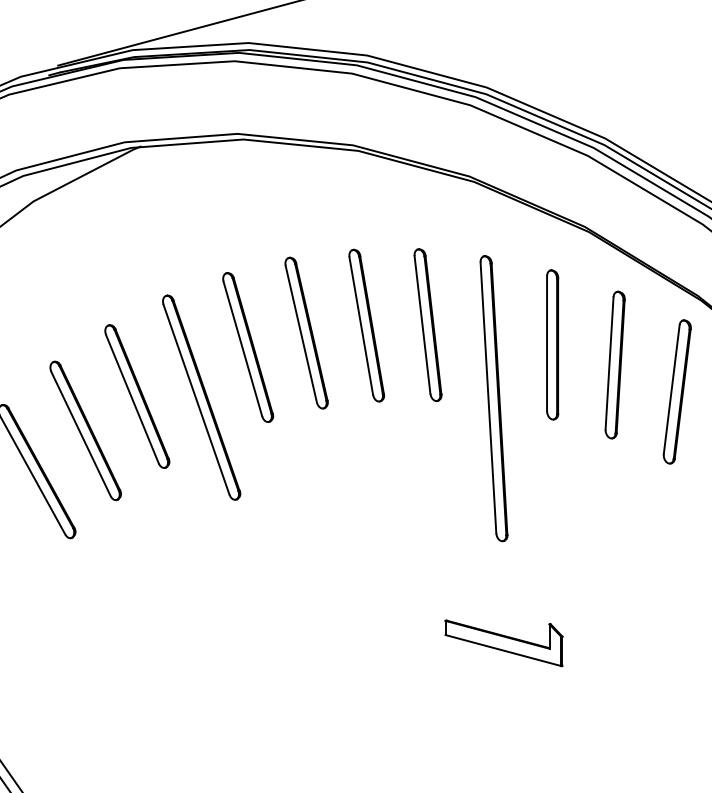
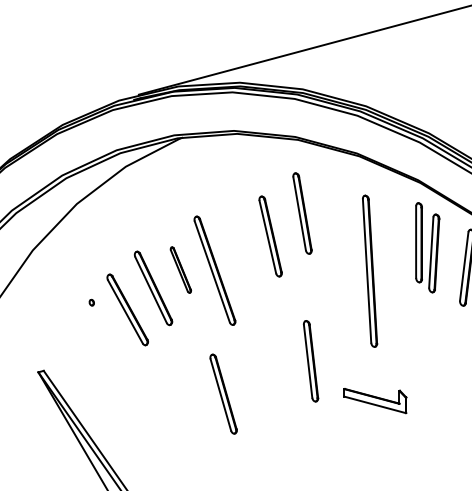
part: (366, 325) -> (302, 213), moved
part: (428, 325) -> (311, 361), moved
part: (551, 344) -> (418, 242), moved
part: (247, 346) -> (223, 393), moved
part: (136, 395) -> (180, 269), size x0.6

